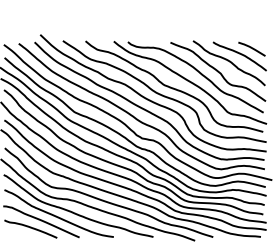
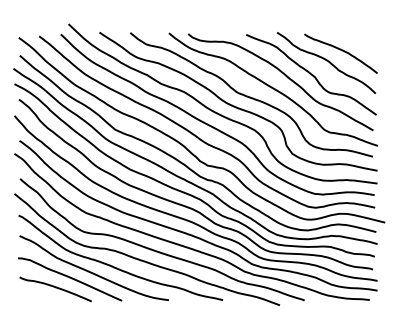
curve: (251, 48) -> (357, 43), removed

